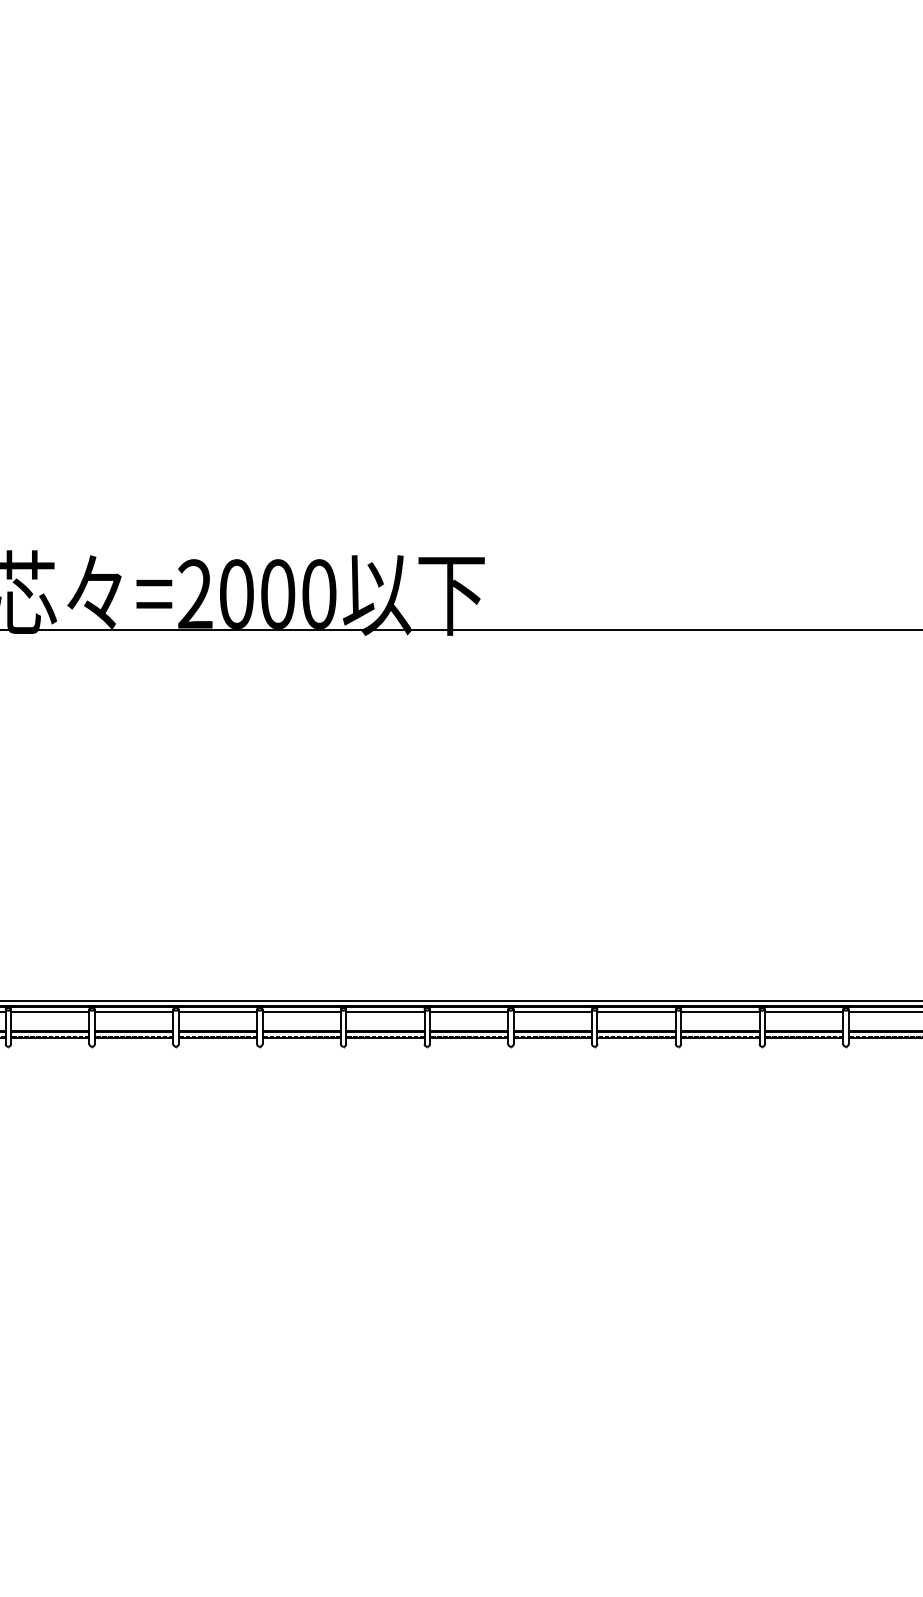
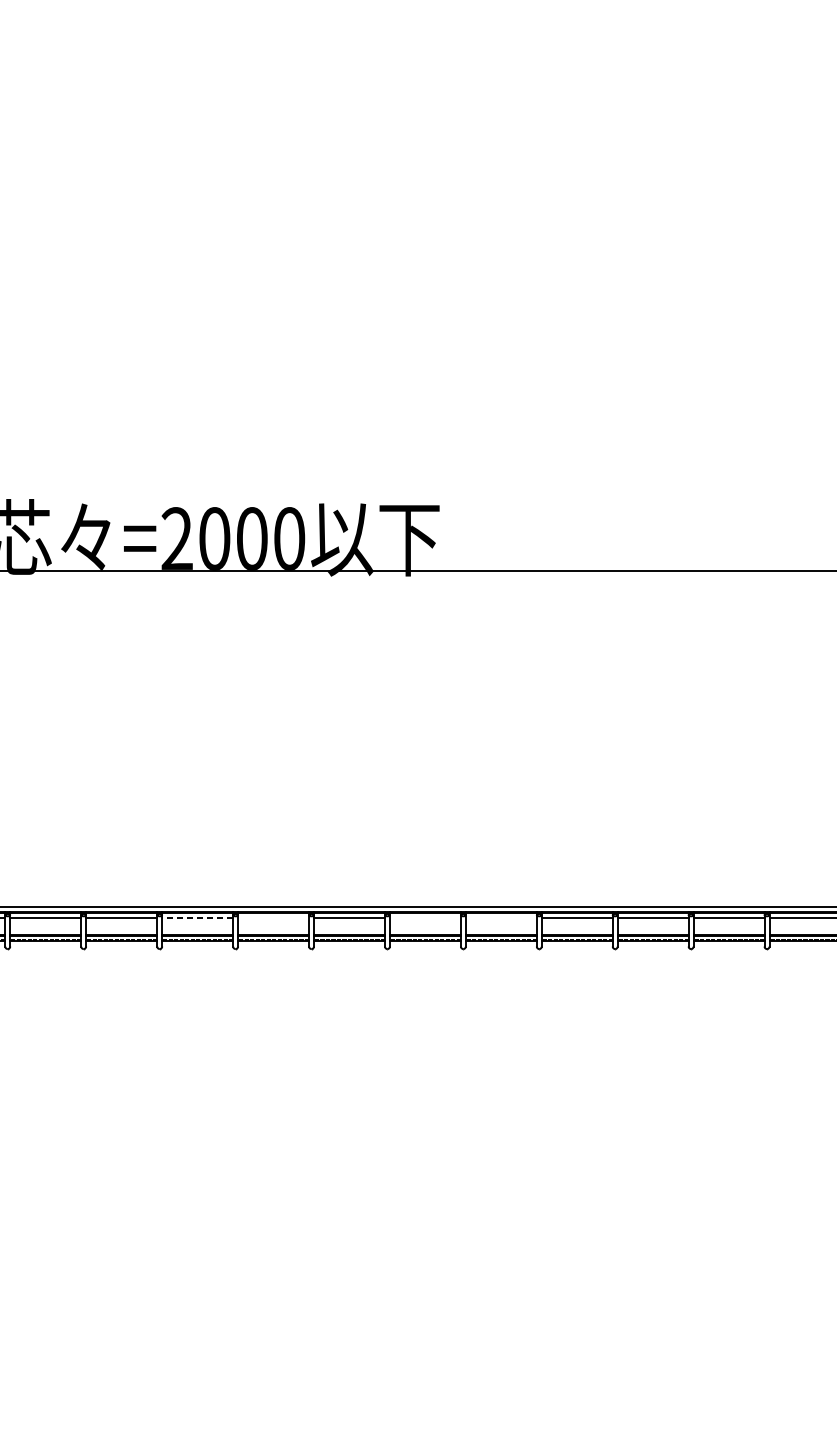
line: (217, 1012) -> (197, 917), solid -> dashed
line: (301, 1012) -> (273, 917), removed
line: (469, 1012) -> (425, 917), removed
line: (552, 1012) -> (500, 917), removed

